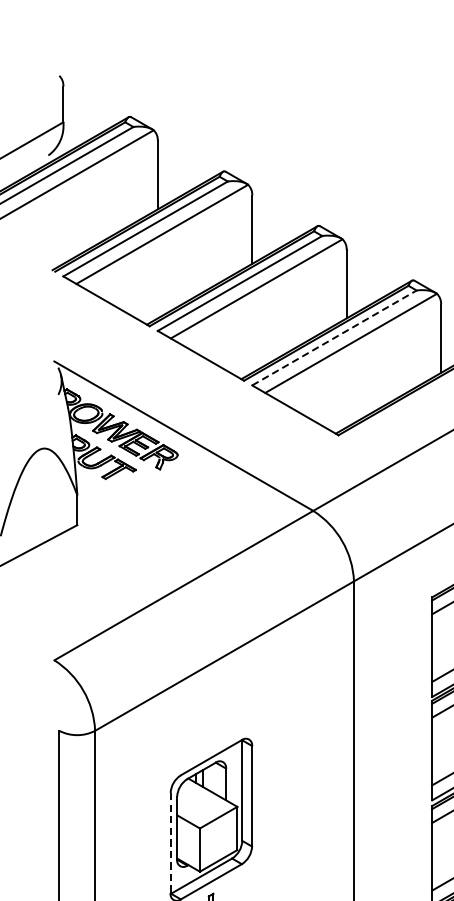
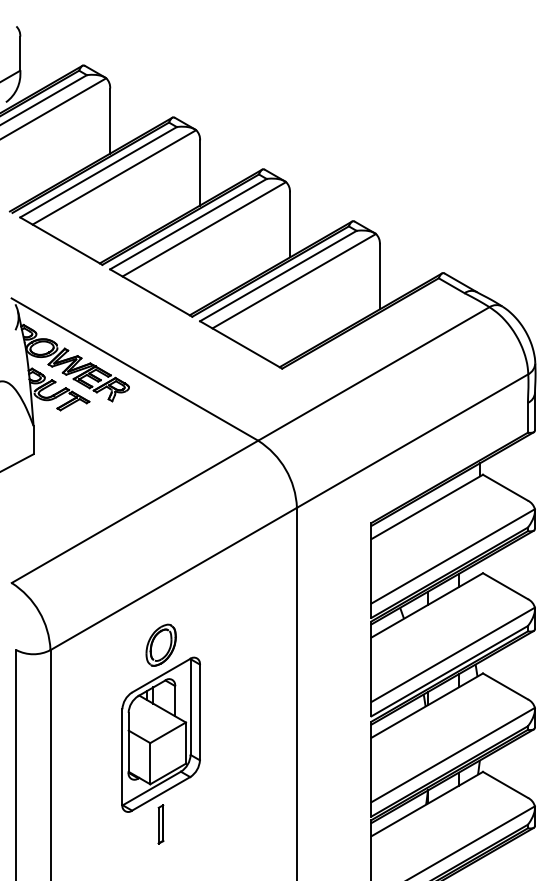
line: (334, 337) -> (278, 275), dashed -> solid
part: (210, 724) -> (160, 644), added
line: (170, 843) -> (122, 757), dashed -> solid

